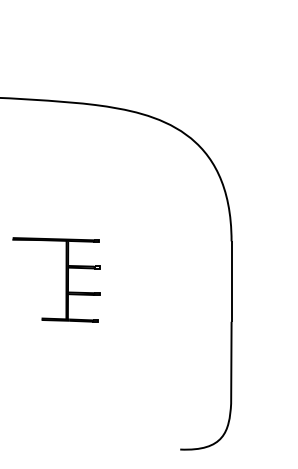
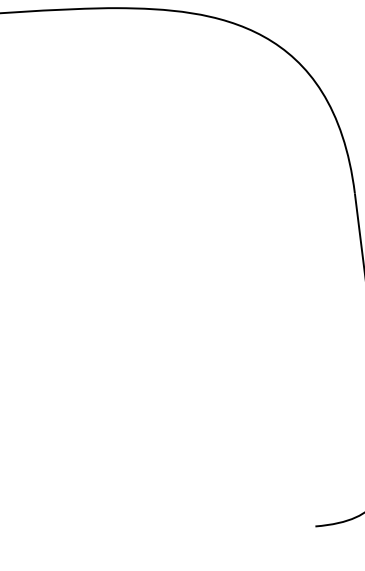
part: (65, 279) -> (104, 284), removed

